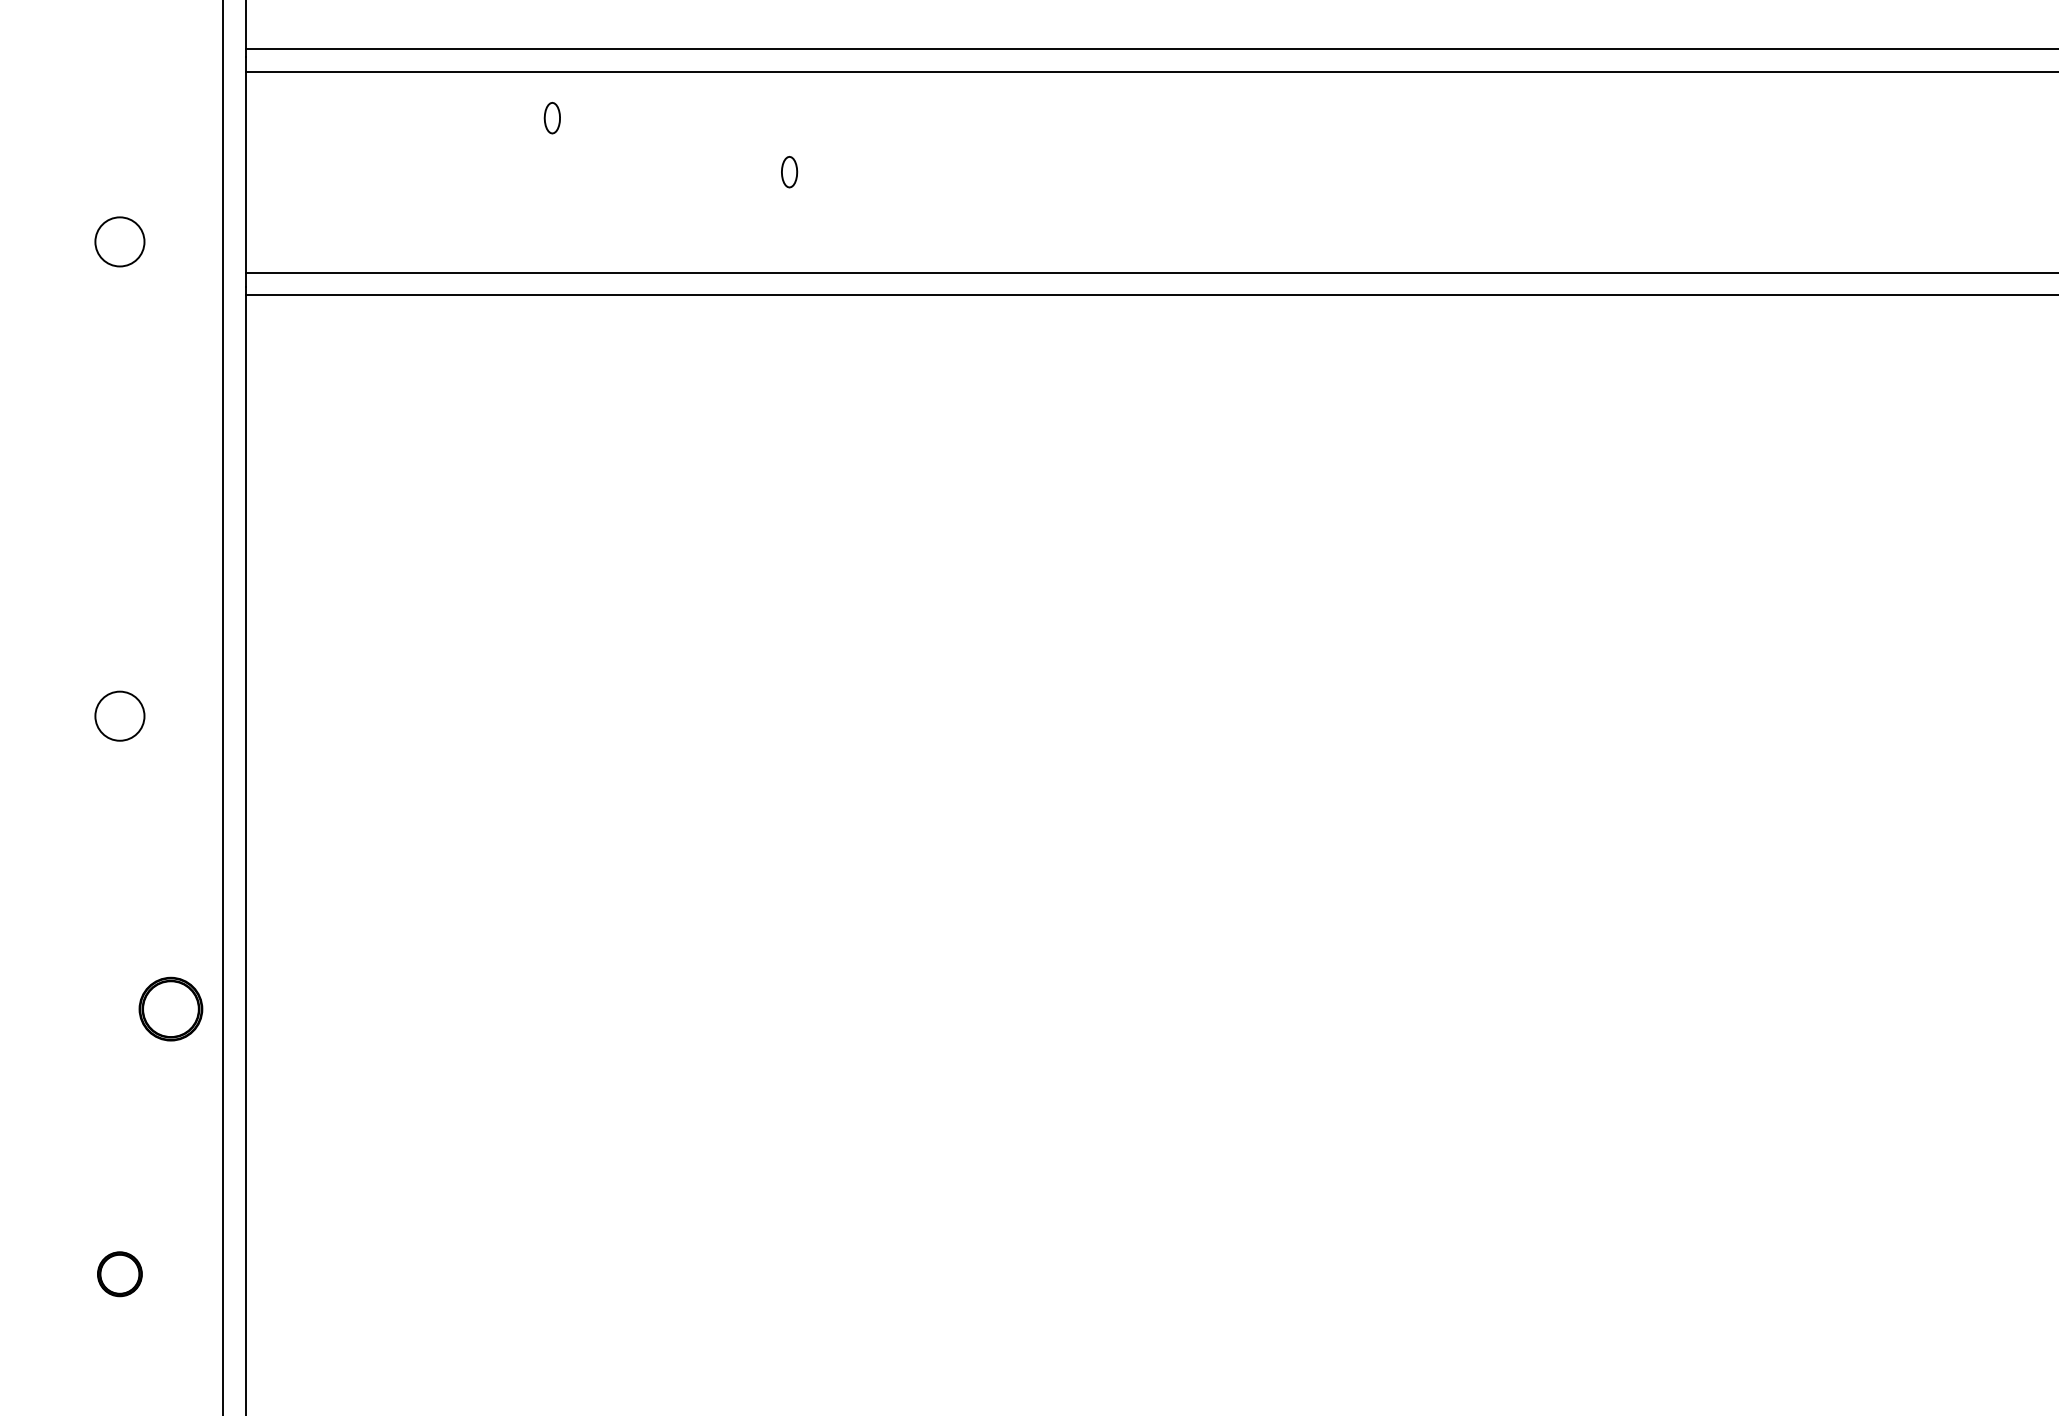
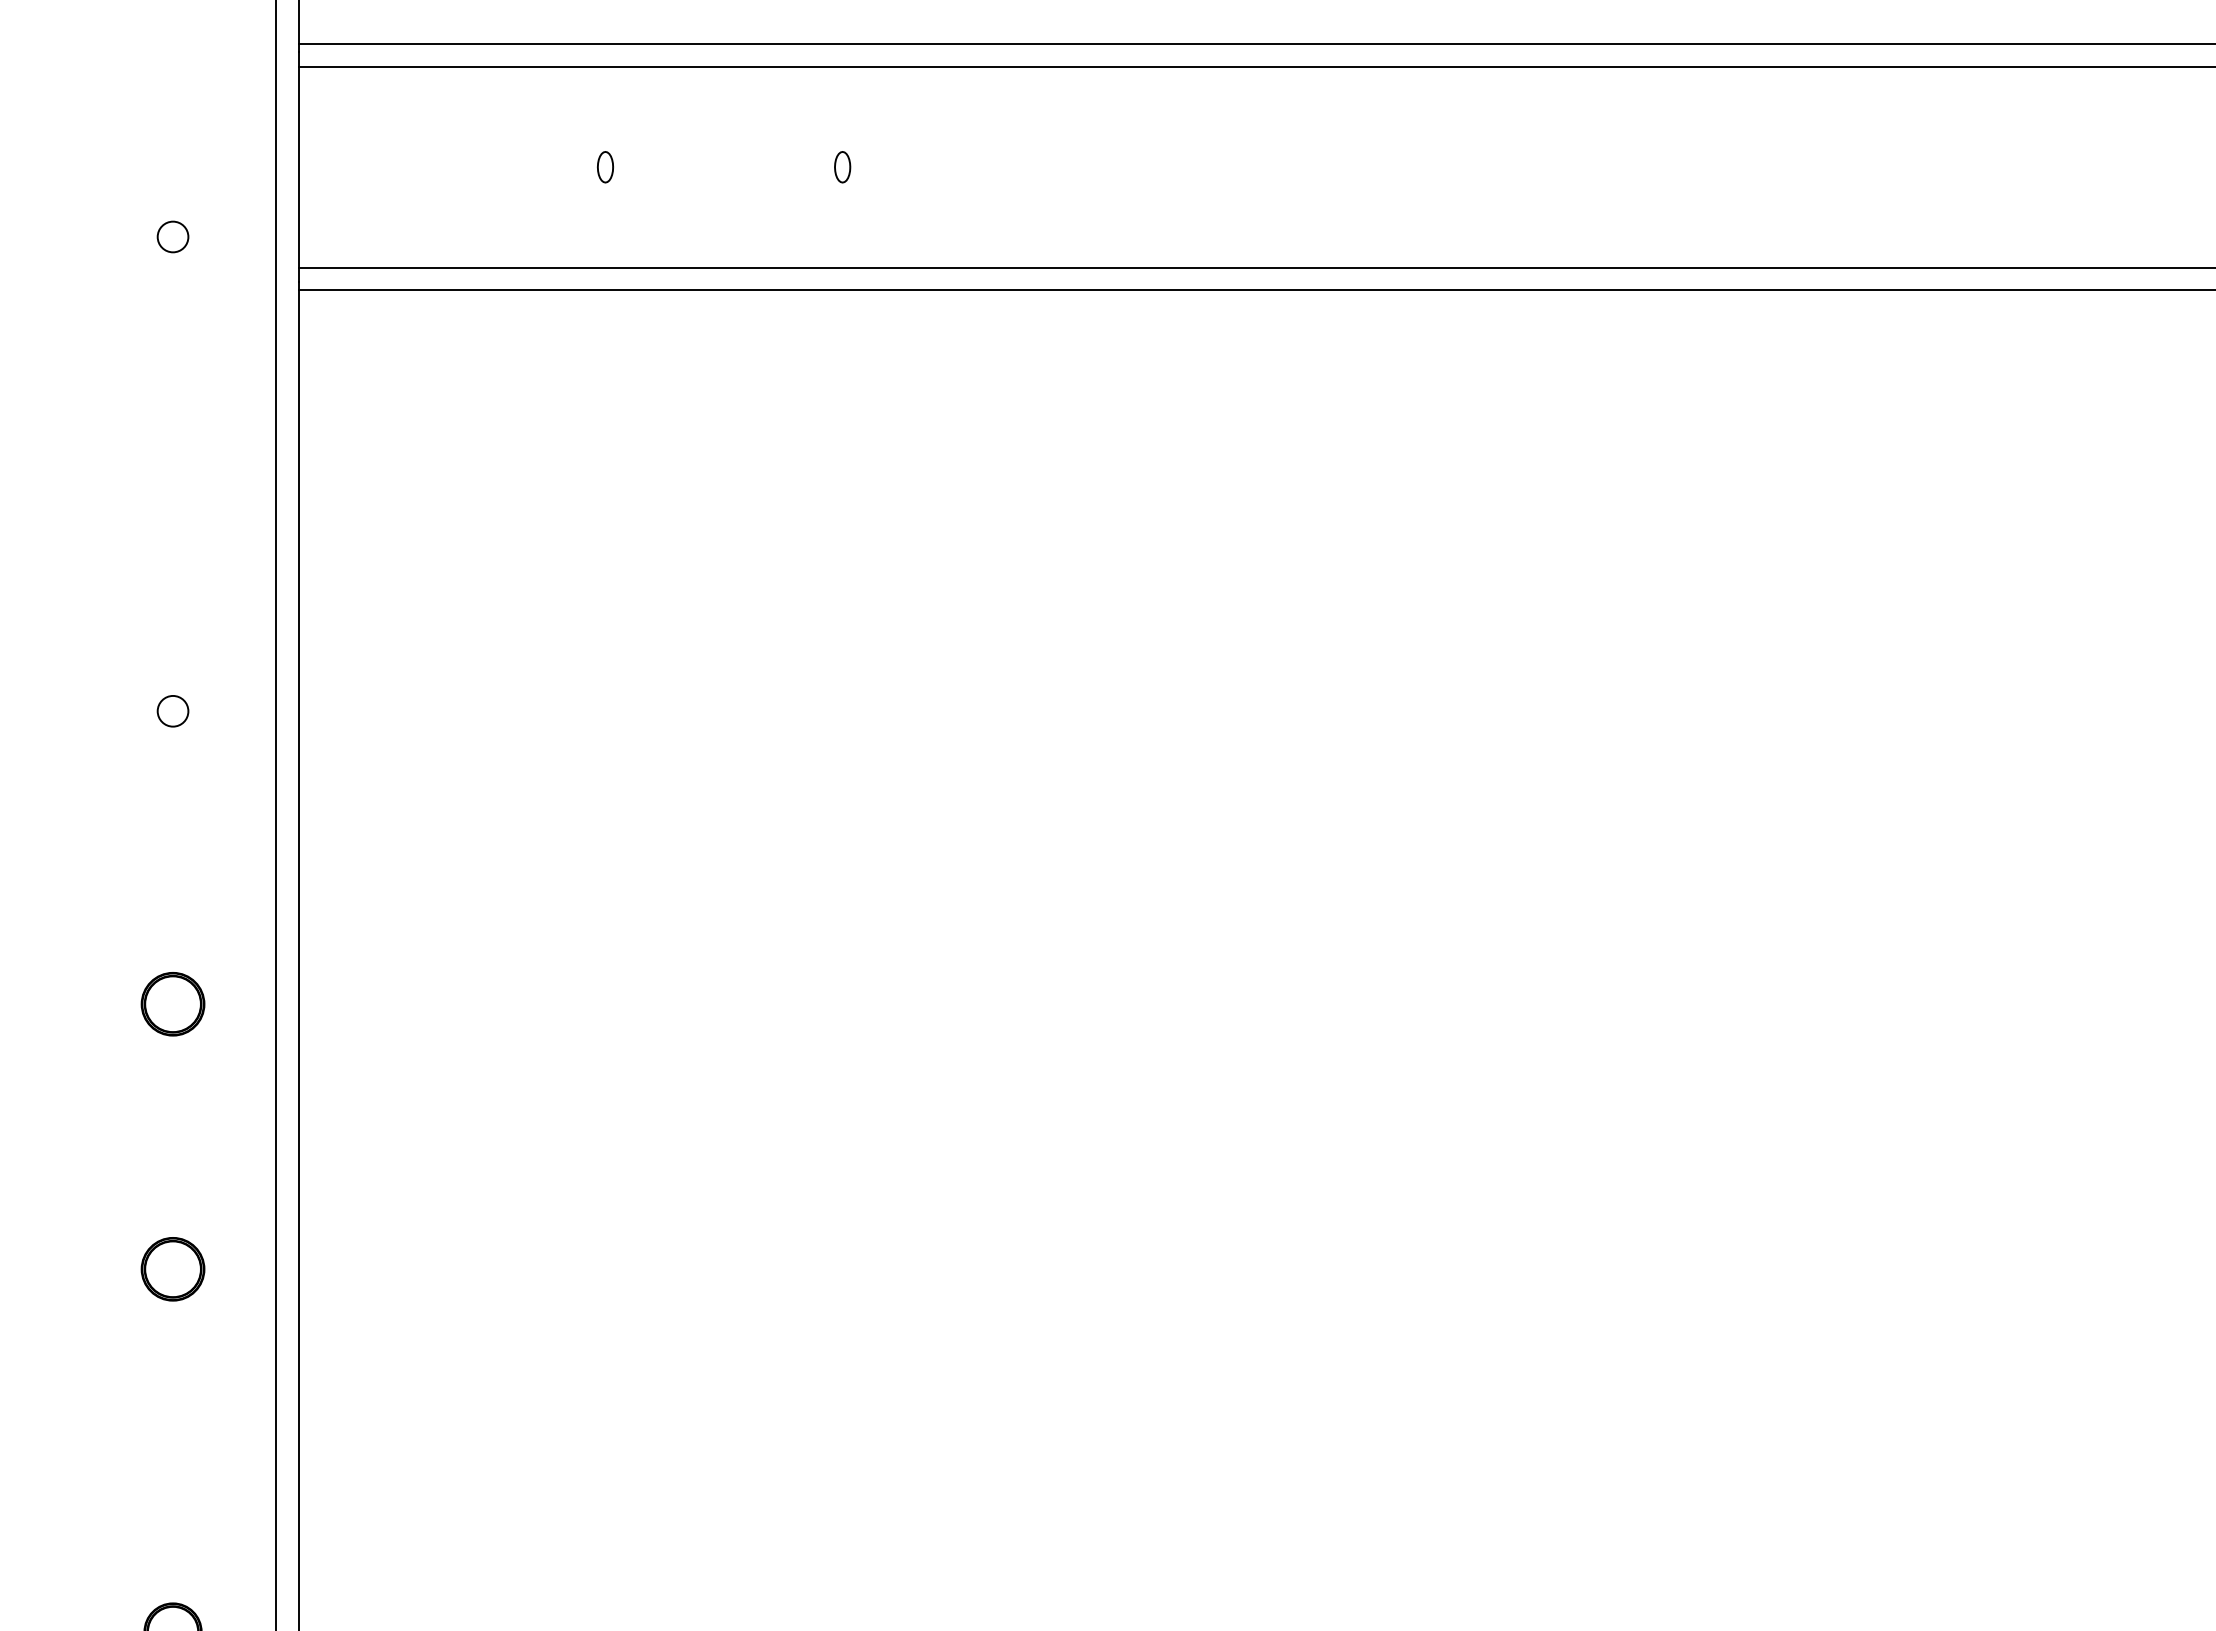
part: (552, 118) -> (605, 167), moved
circle: (119, 241) -> (172, 236), size x0.62
circle: (119, 715) -> (172, 710), size x0.62
part: (170, 1009) -> (172, 1004), moved
part: (119, 1274) -> (172, 1269), size x1.43

